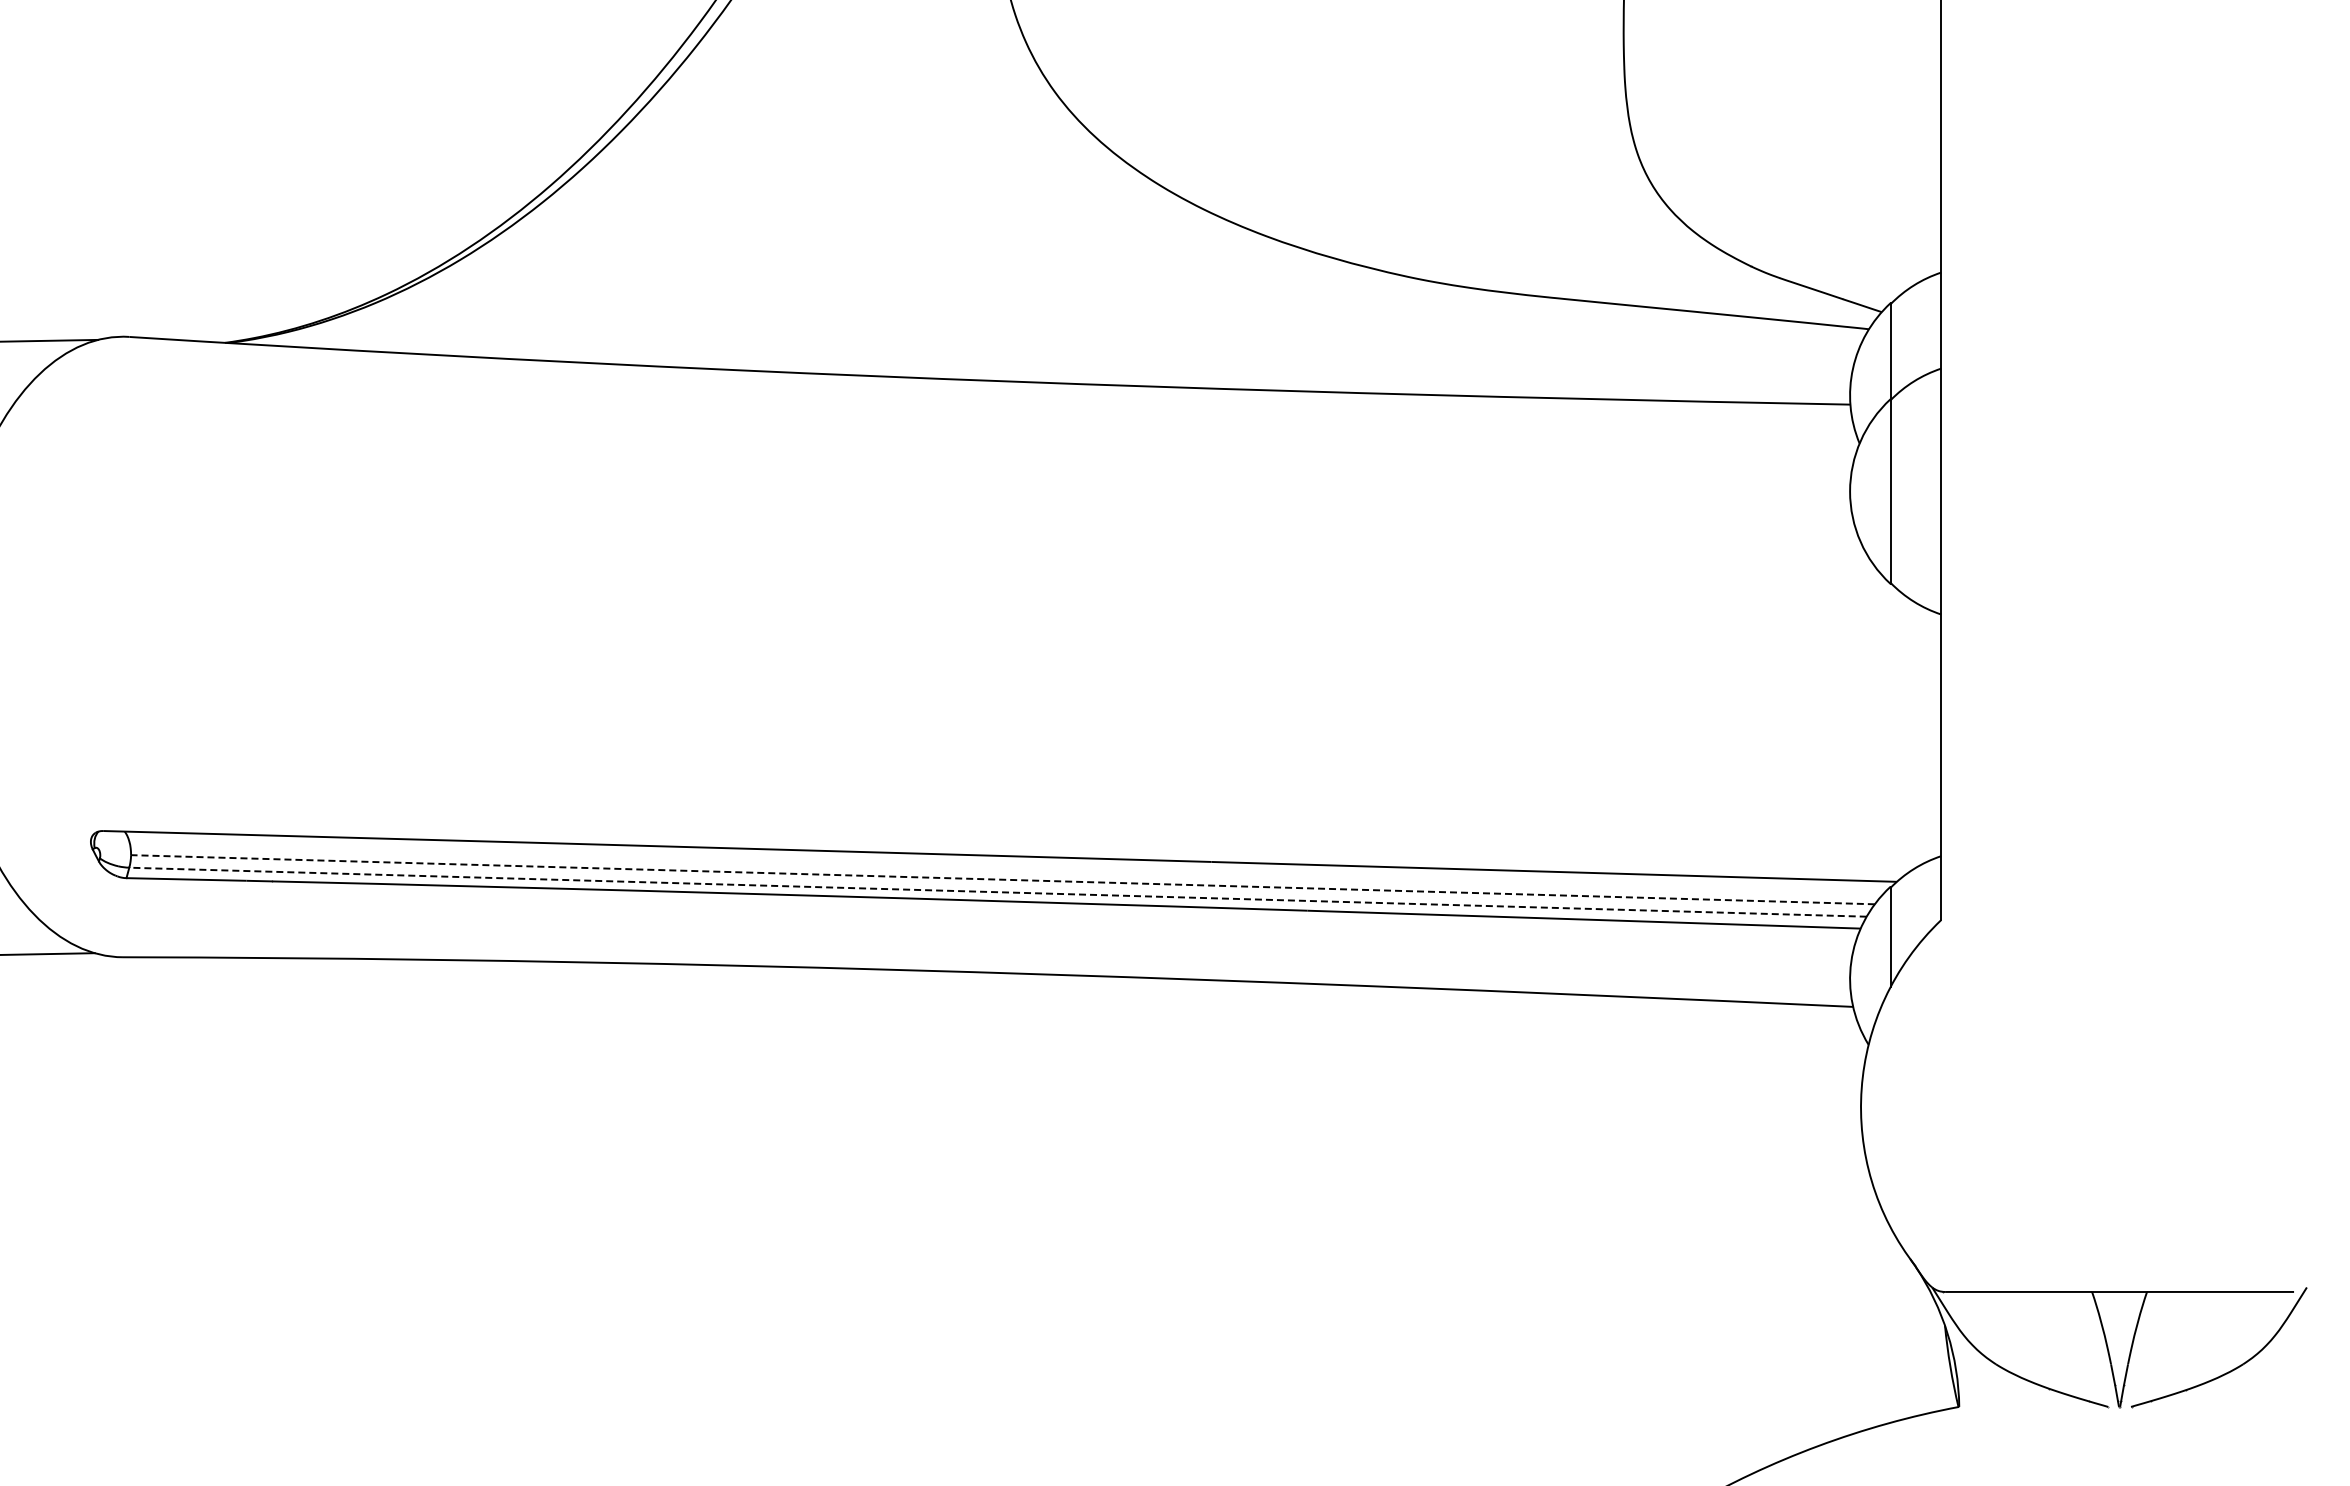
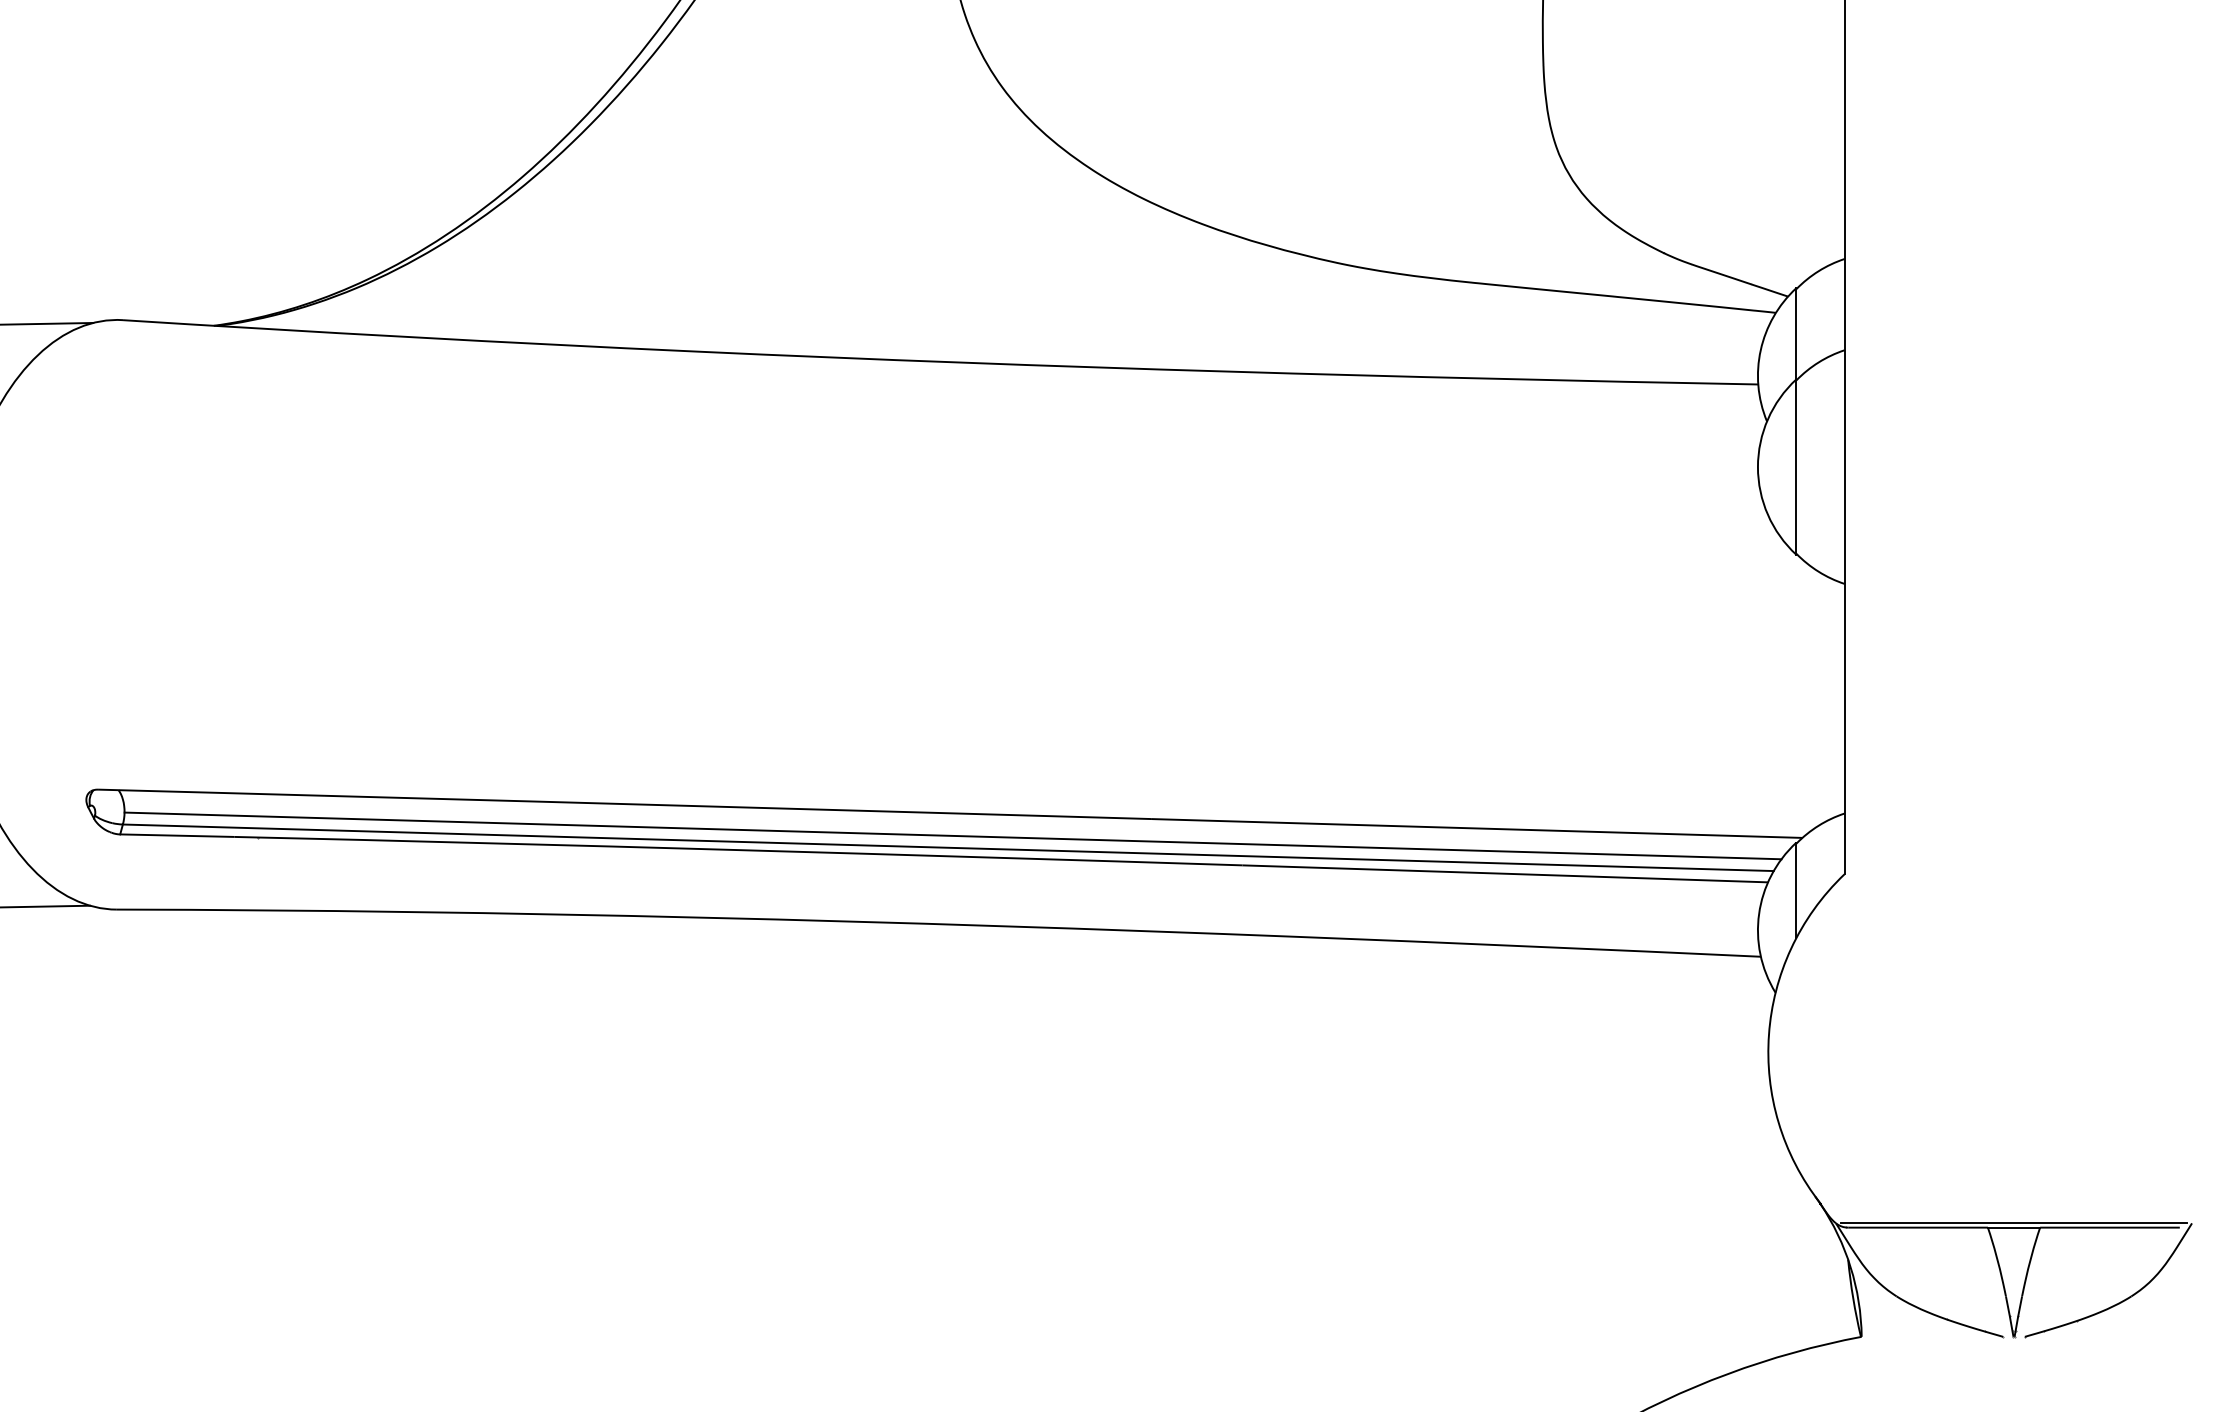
line: (1002, 879) -> (952, 835), dashed -> solid
line: (997, 892) -> (947, 848), dashed -> solid
line: (2119, 1287) -> (2013, 1223), added

